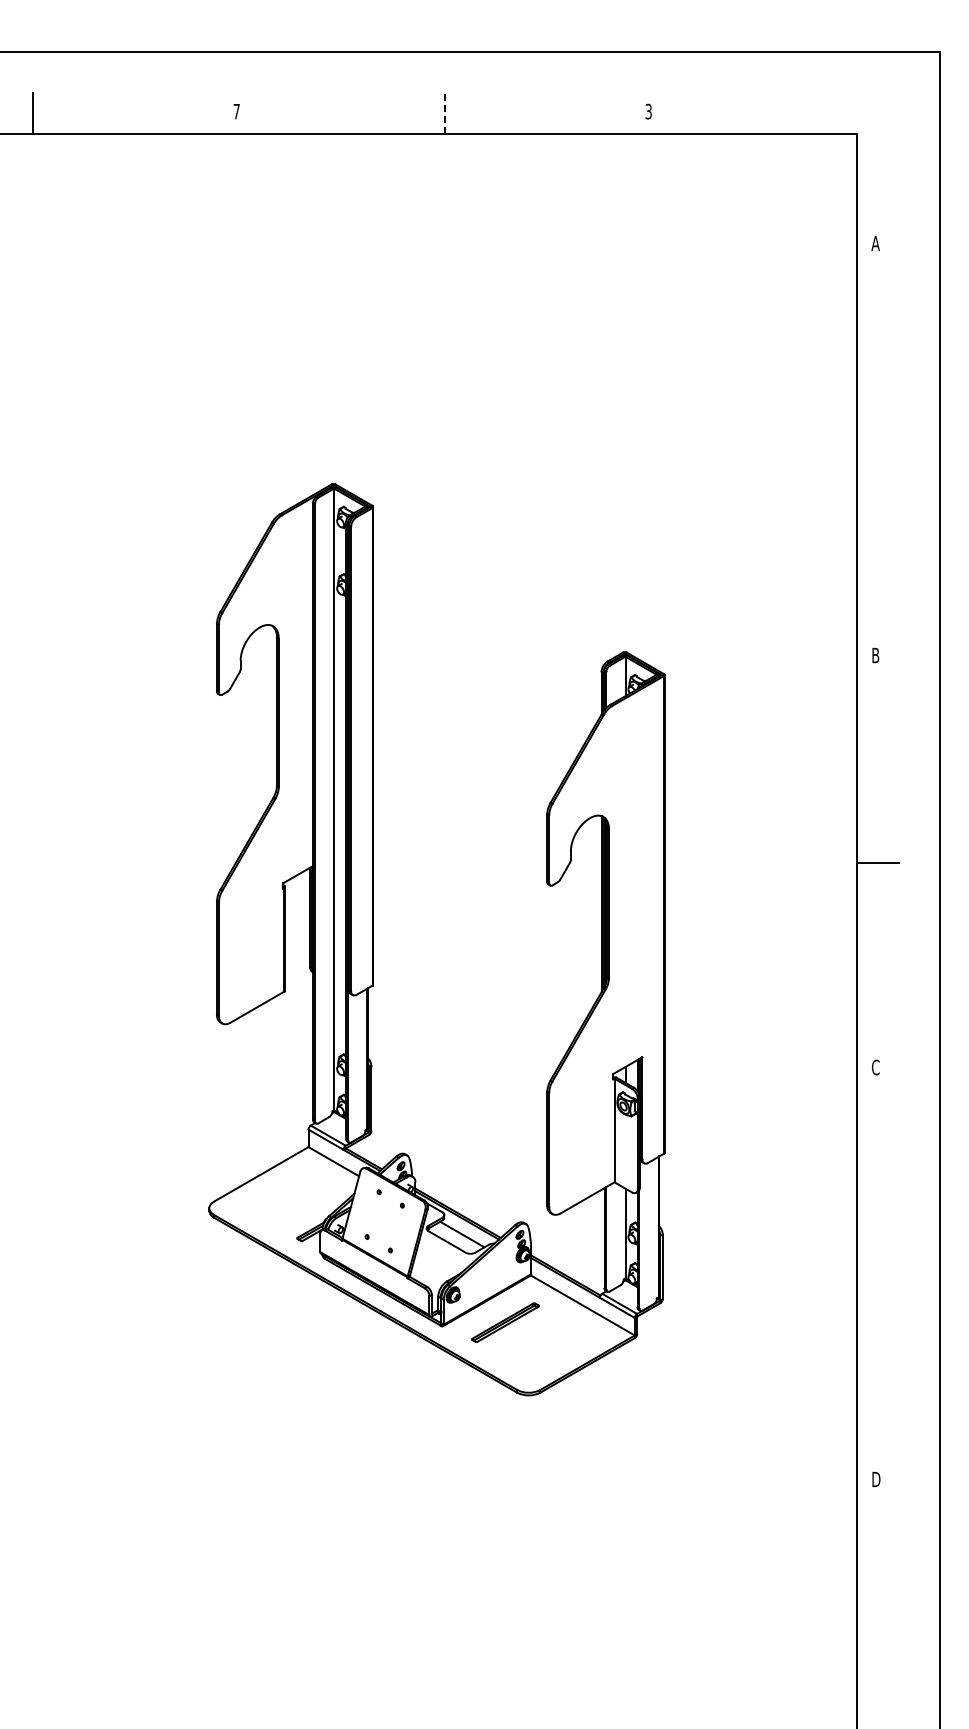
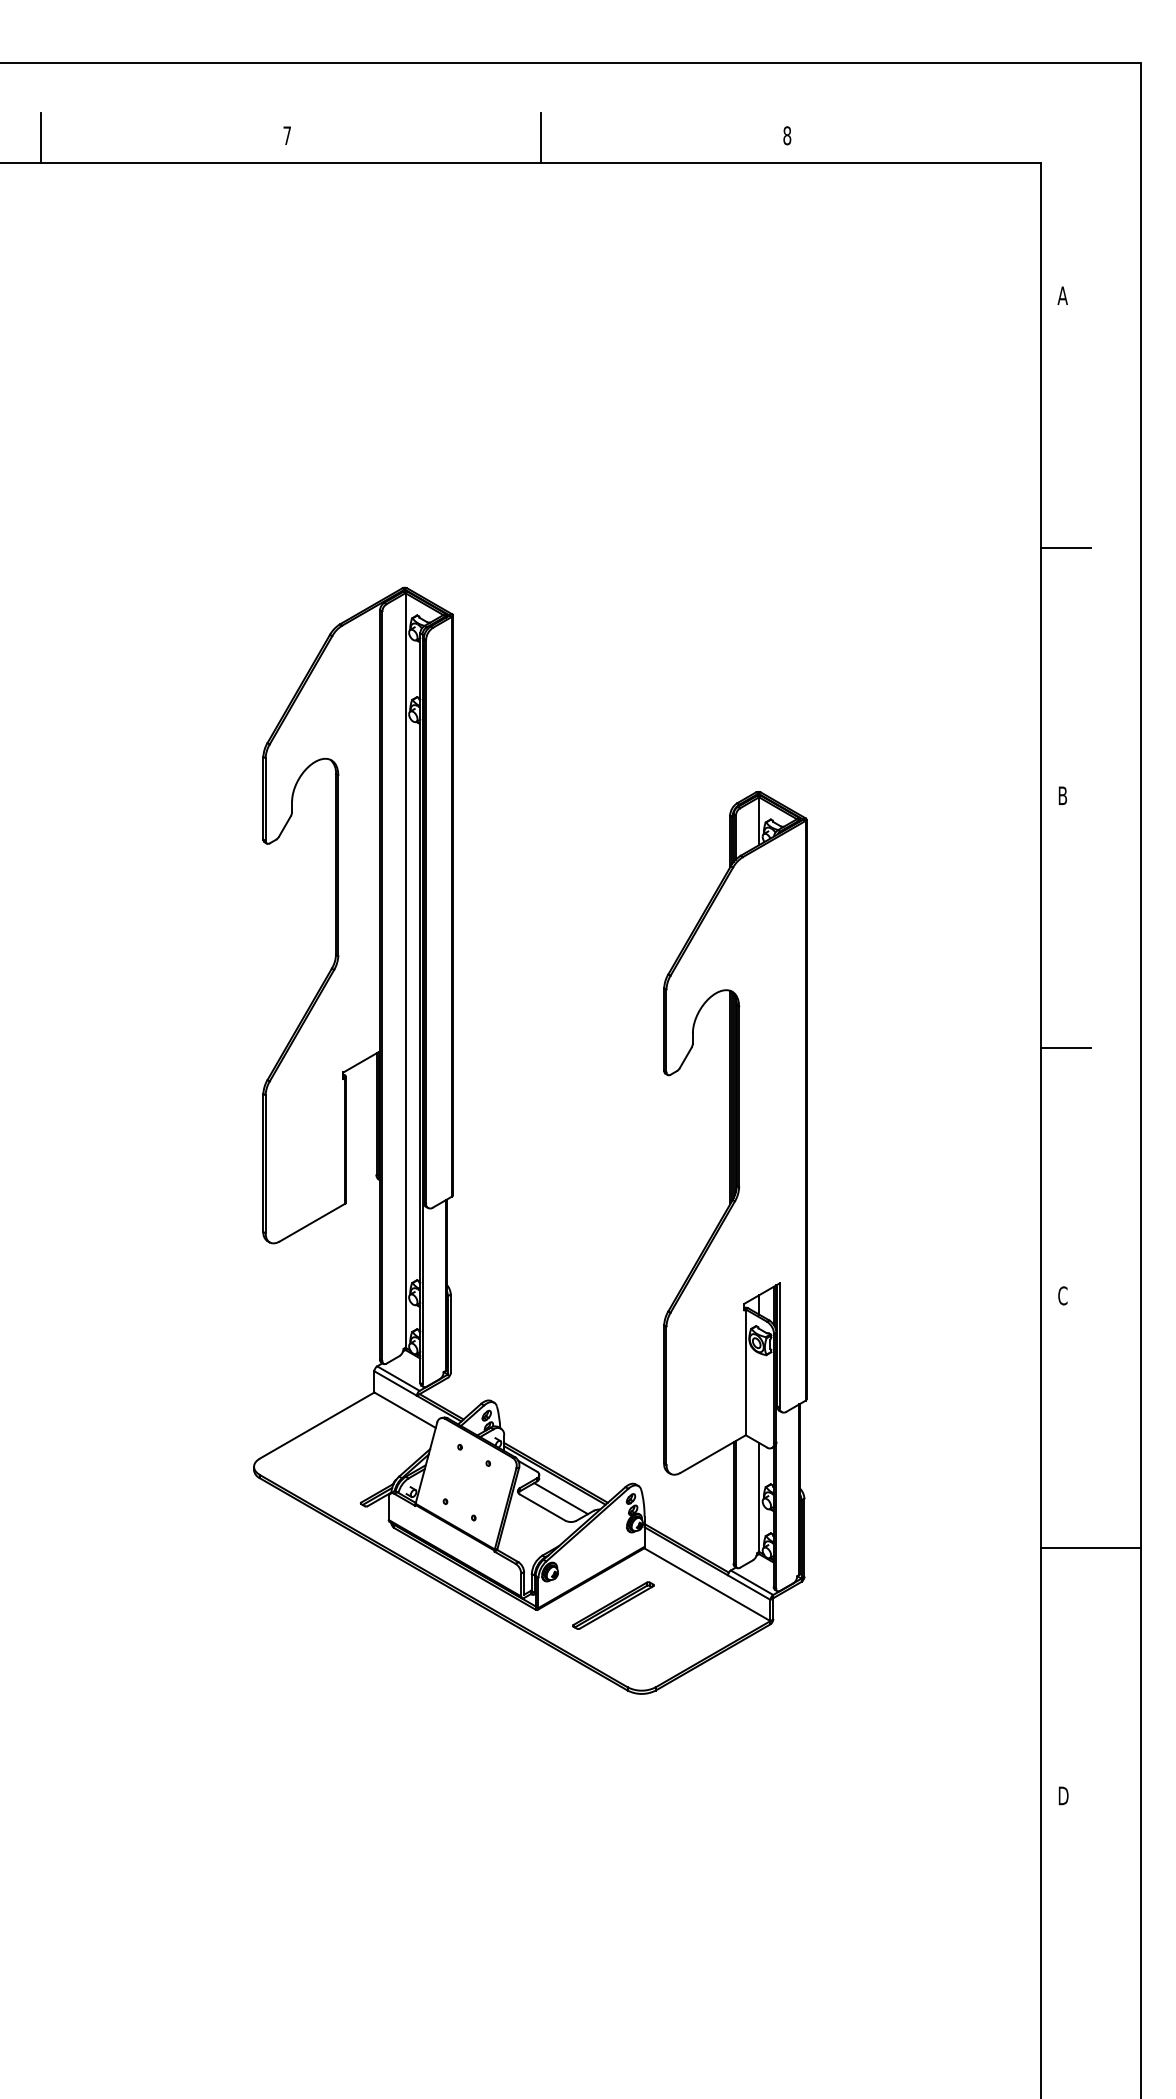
text: (648, 111) -> (787, 135), 3 -> 8
line: (445, 113) -> (540, 138), dashed -> solid
line: (877, 451) -> (1064, 548), added
line: (898, 1275) -> (1090, 1548), added

